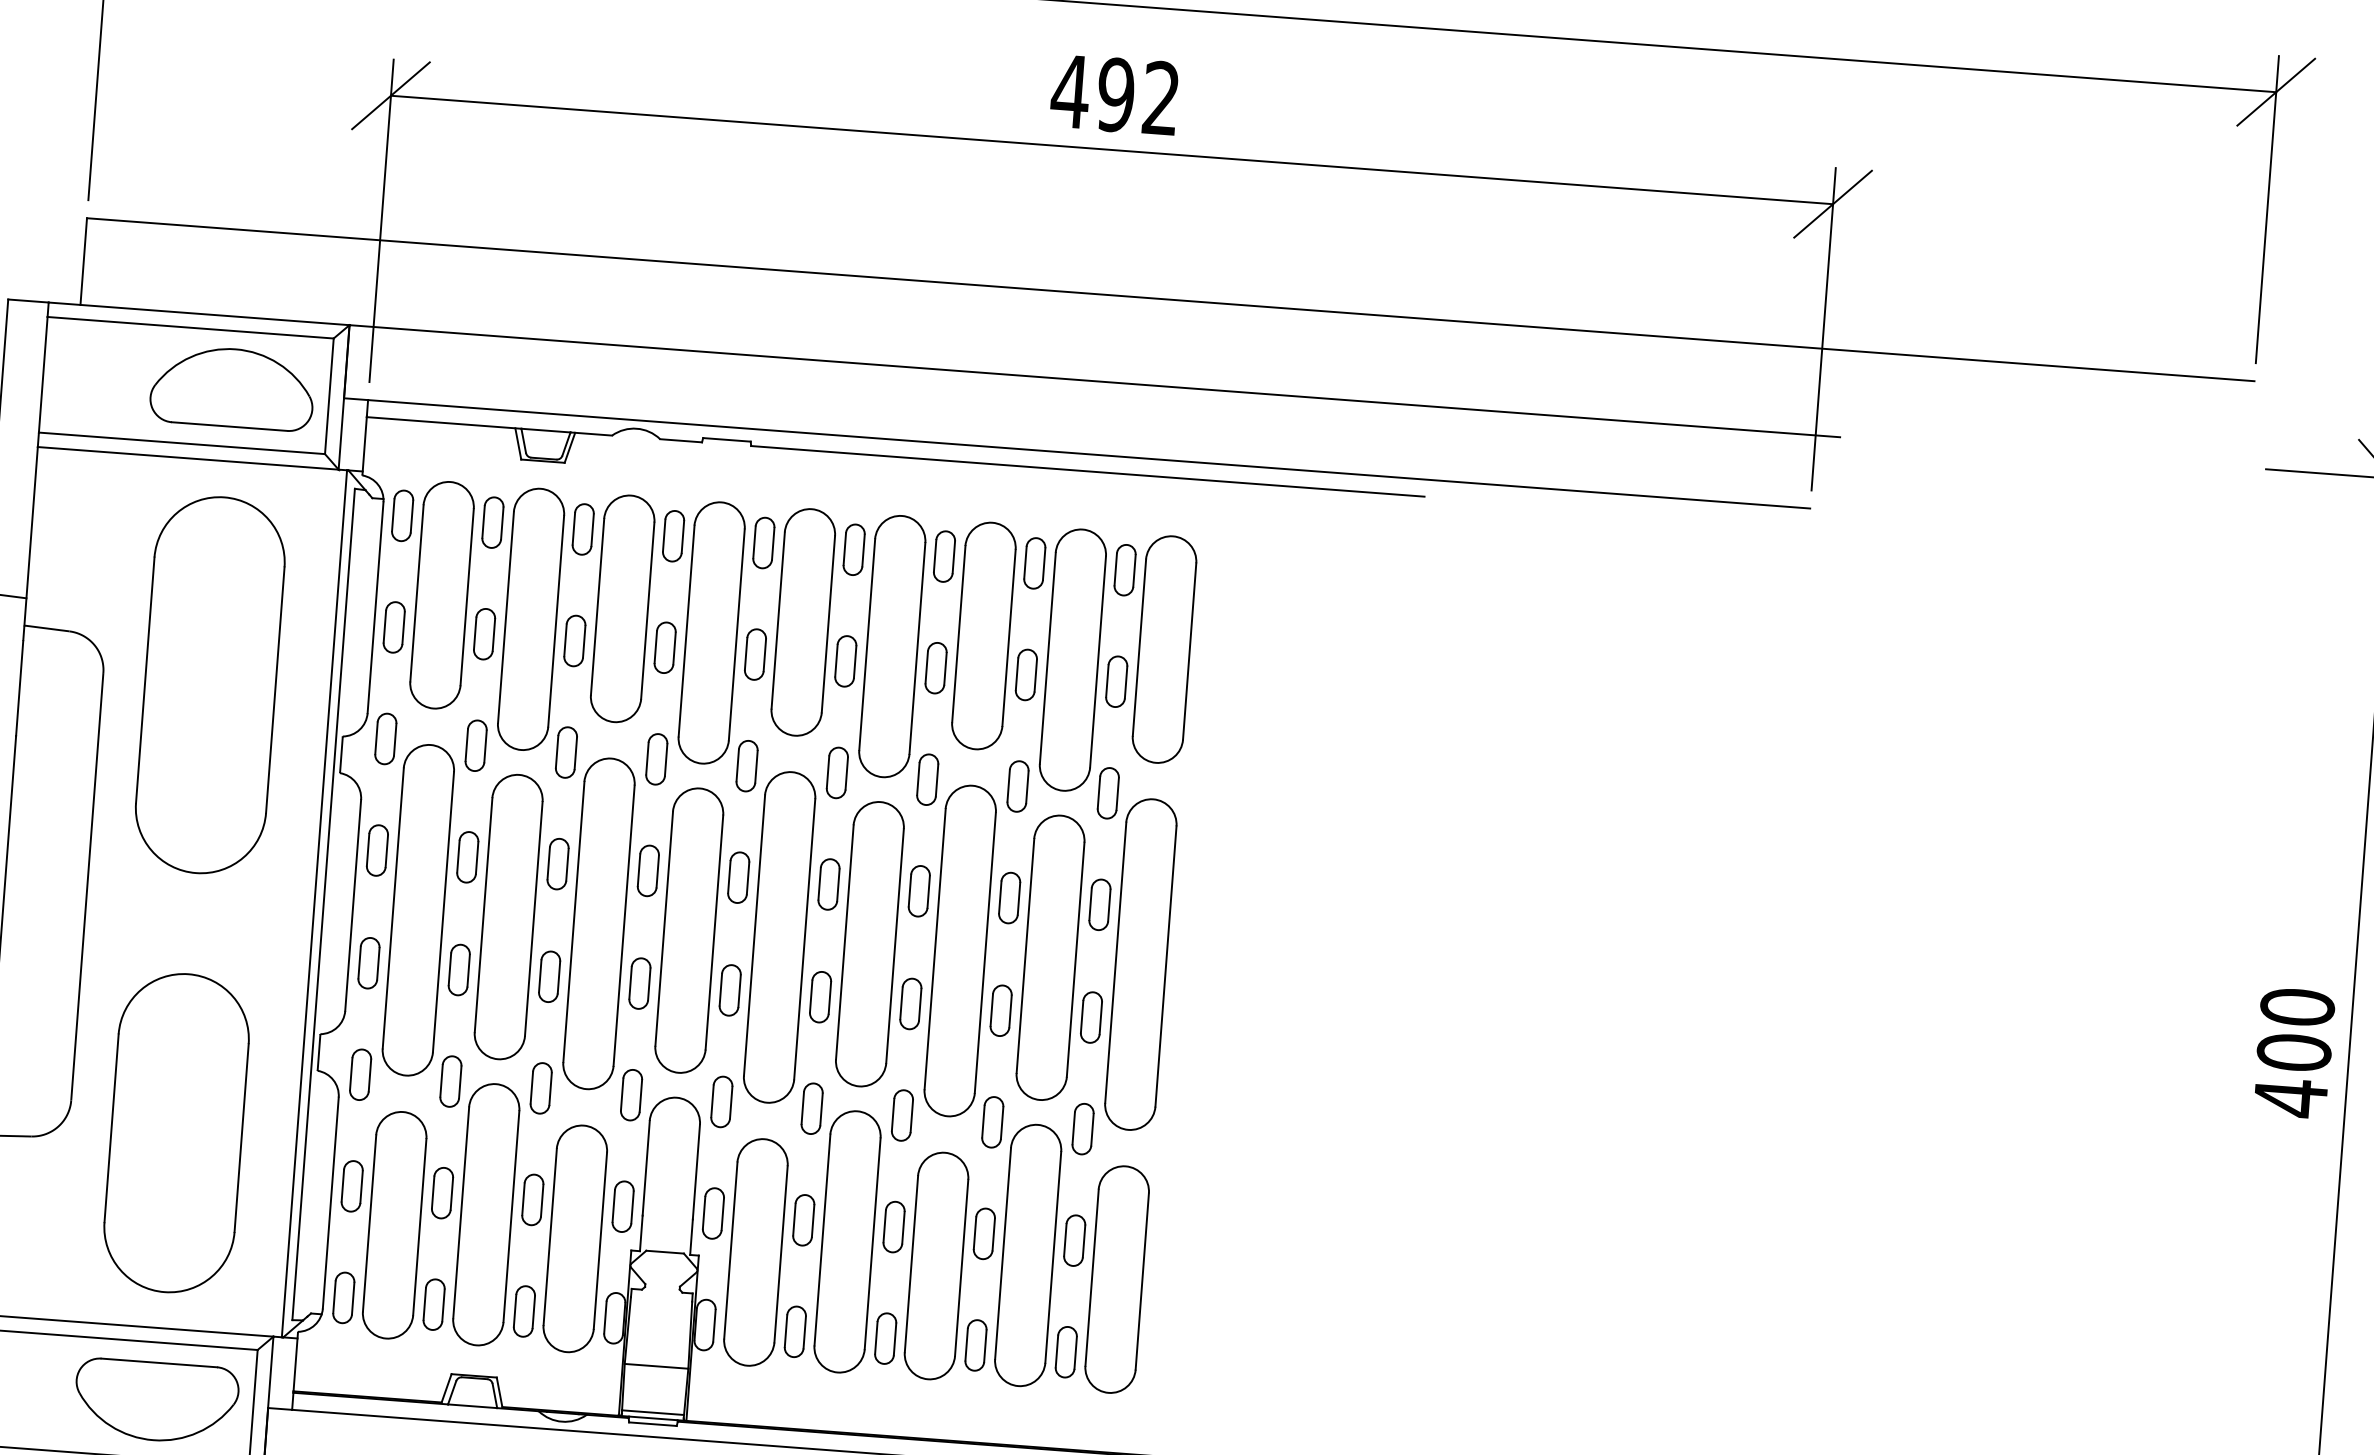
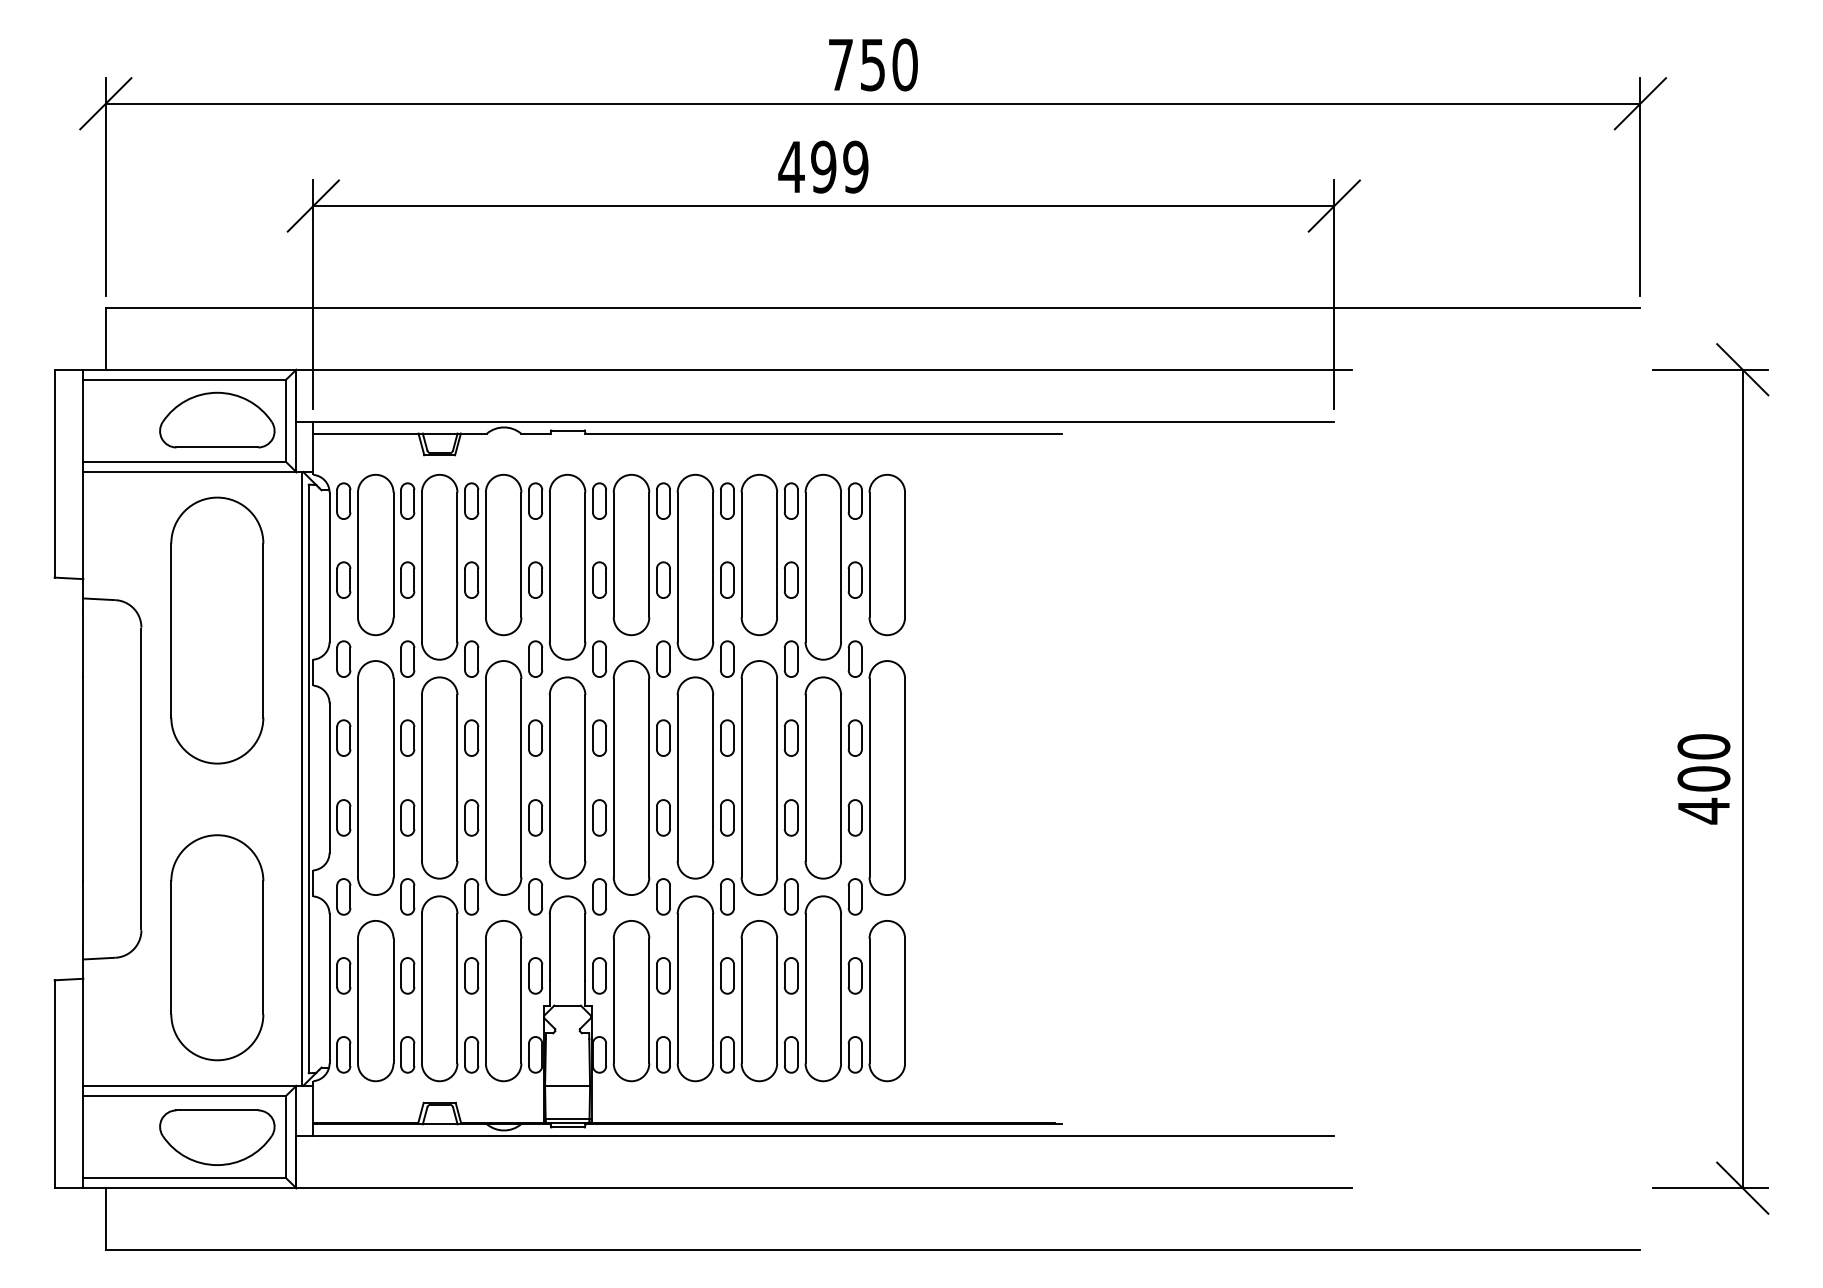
text: (1160, 97) -> (855, 166), 492 -> 499

